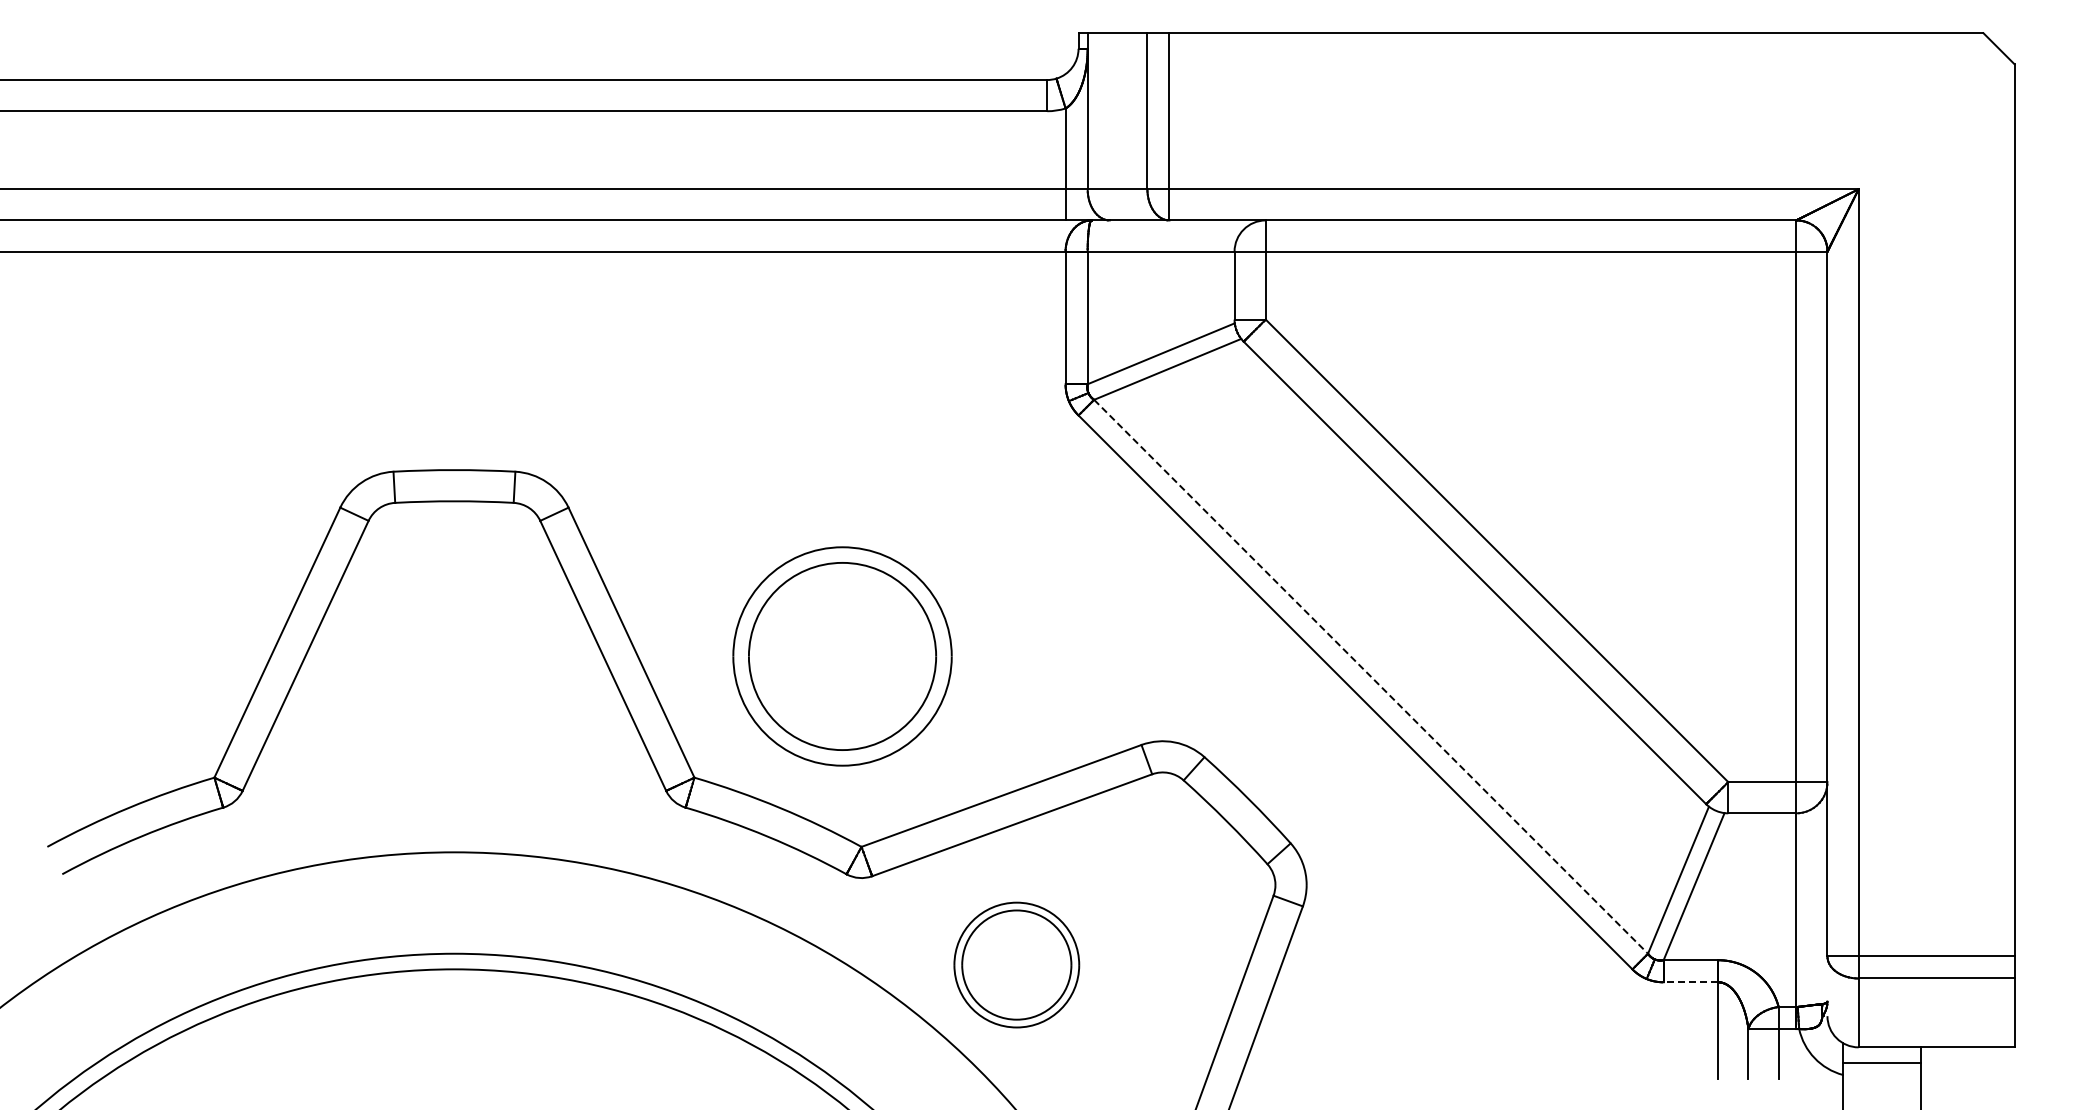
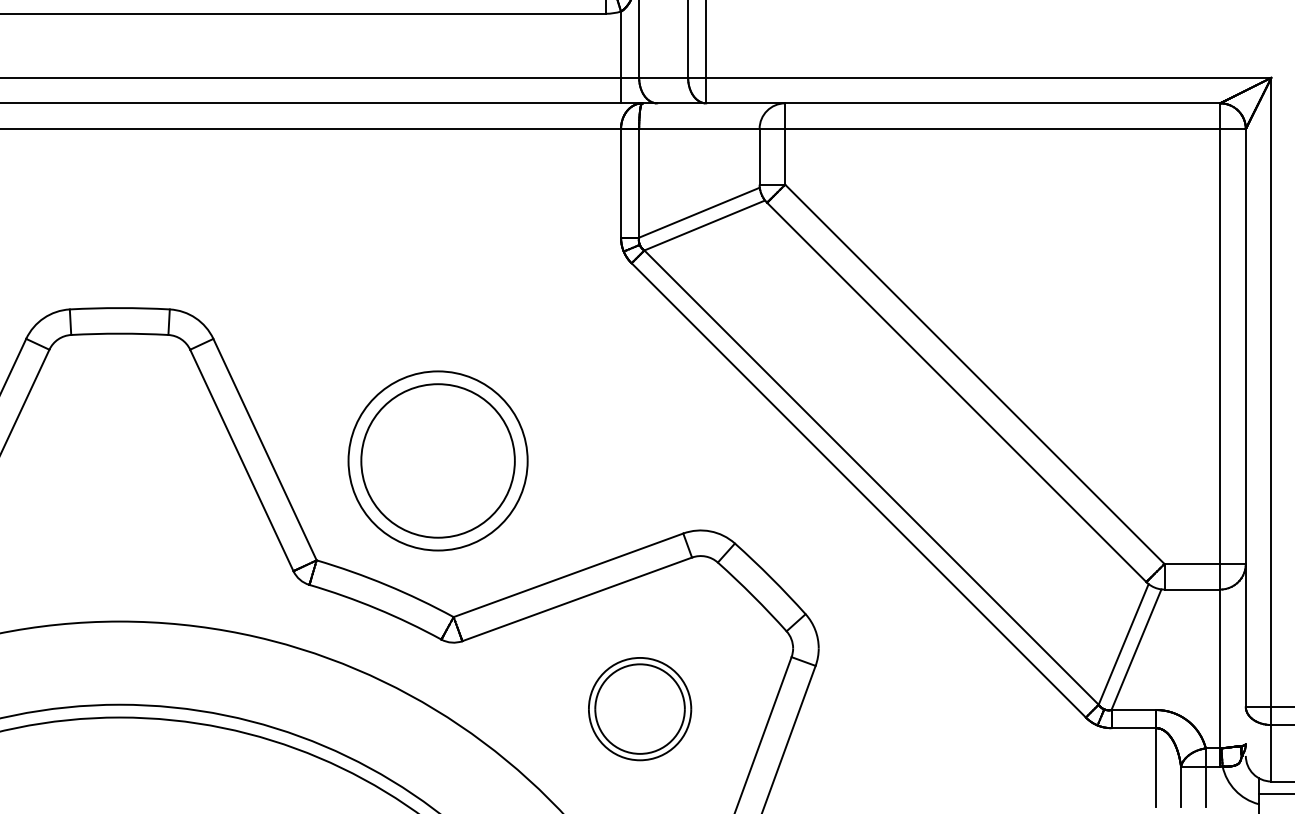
line: (1371, 676) -> (871, 477), dashed -> solid
part: (1016, 964) -> (639, 708), moved
line: (1690, 982) -> (1133, 728), dashed -> solid

